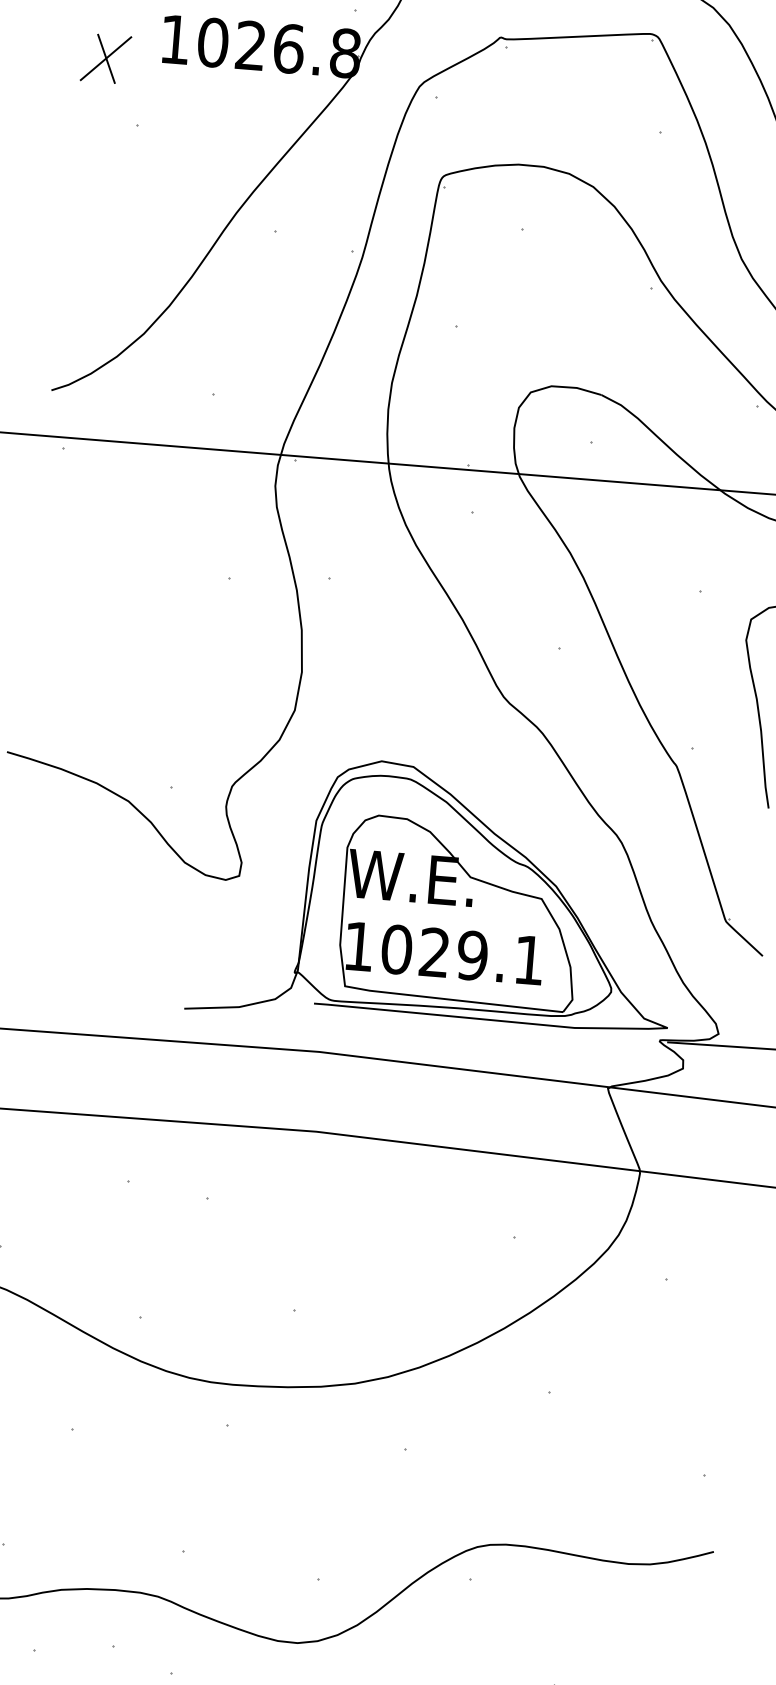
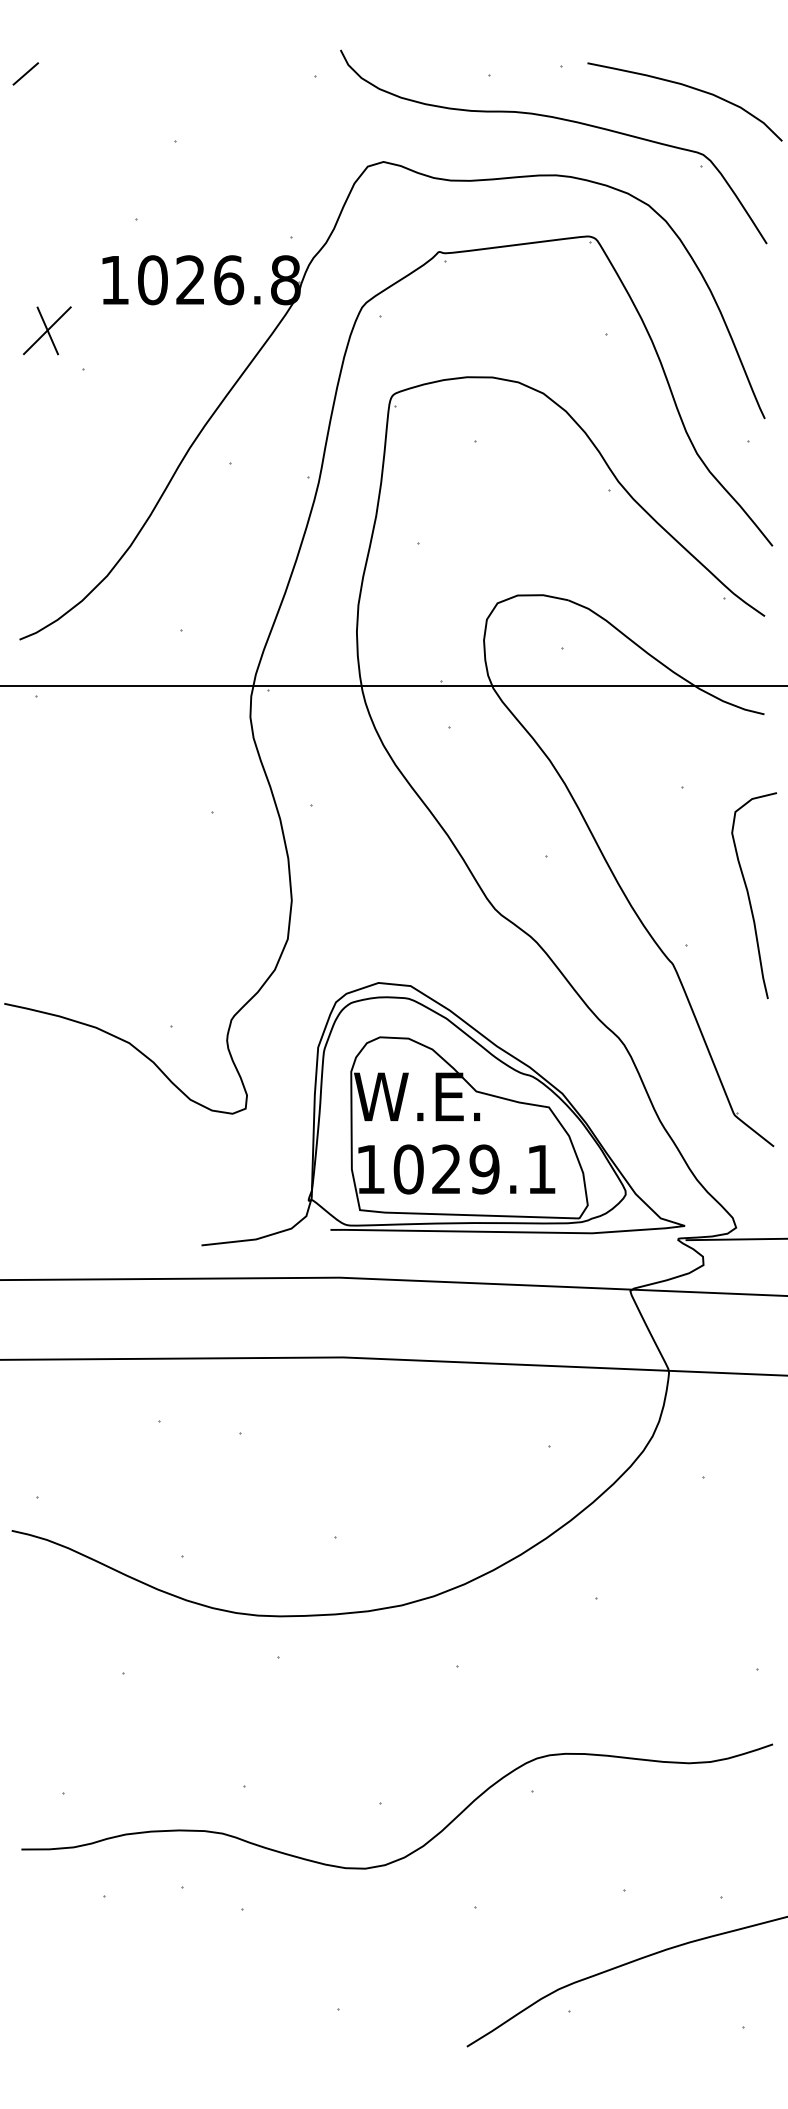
part: (106, 58) -> (47, 330), moved

